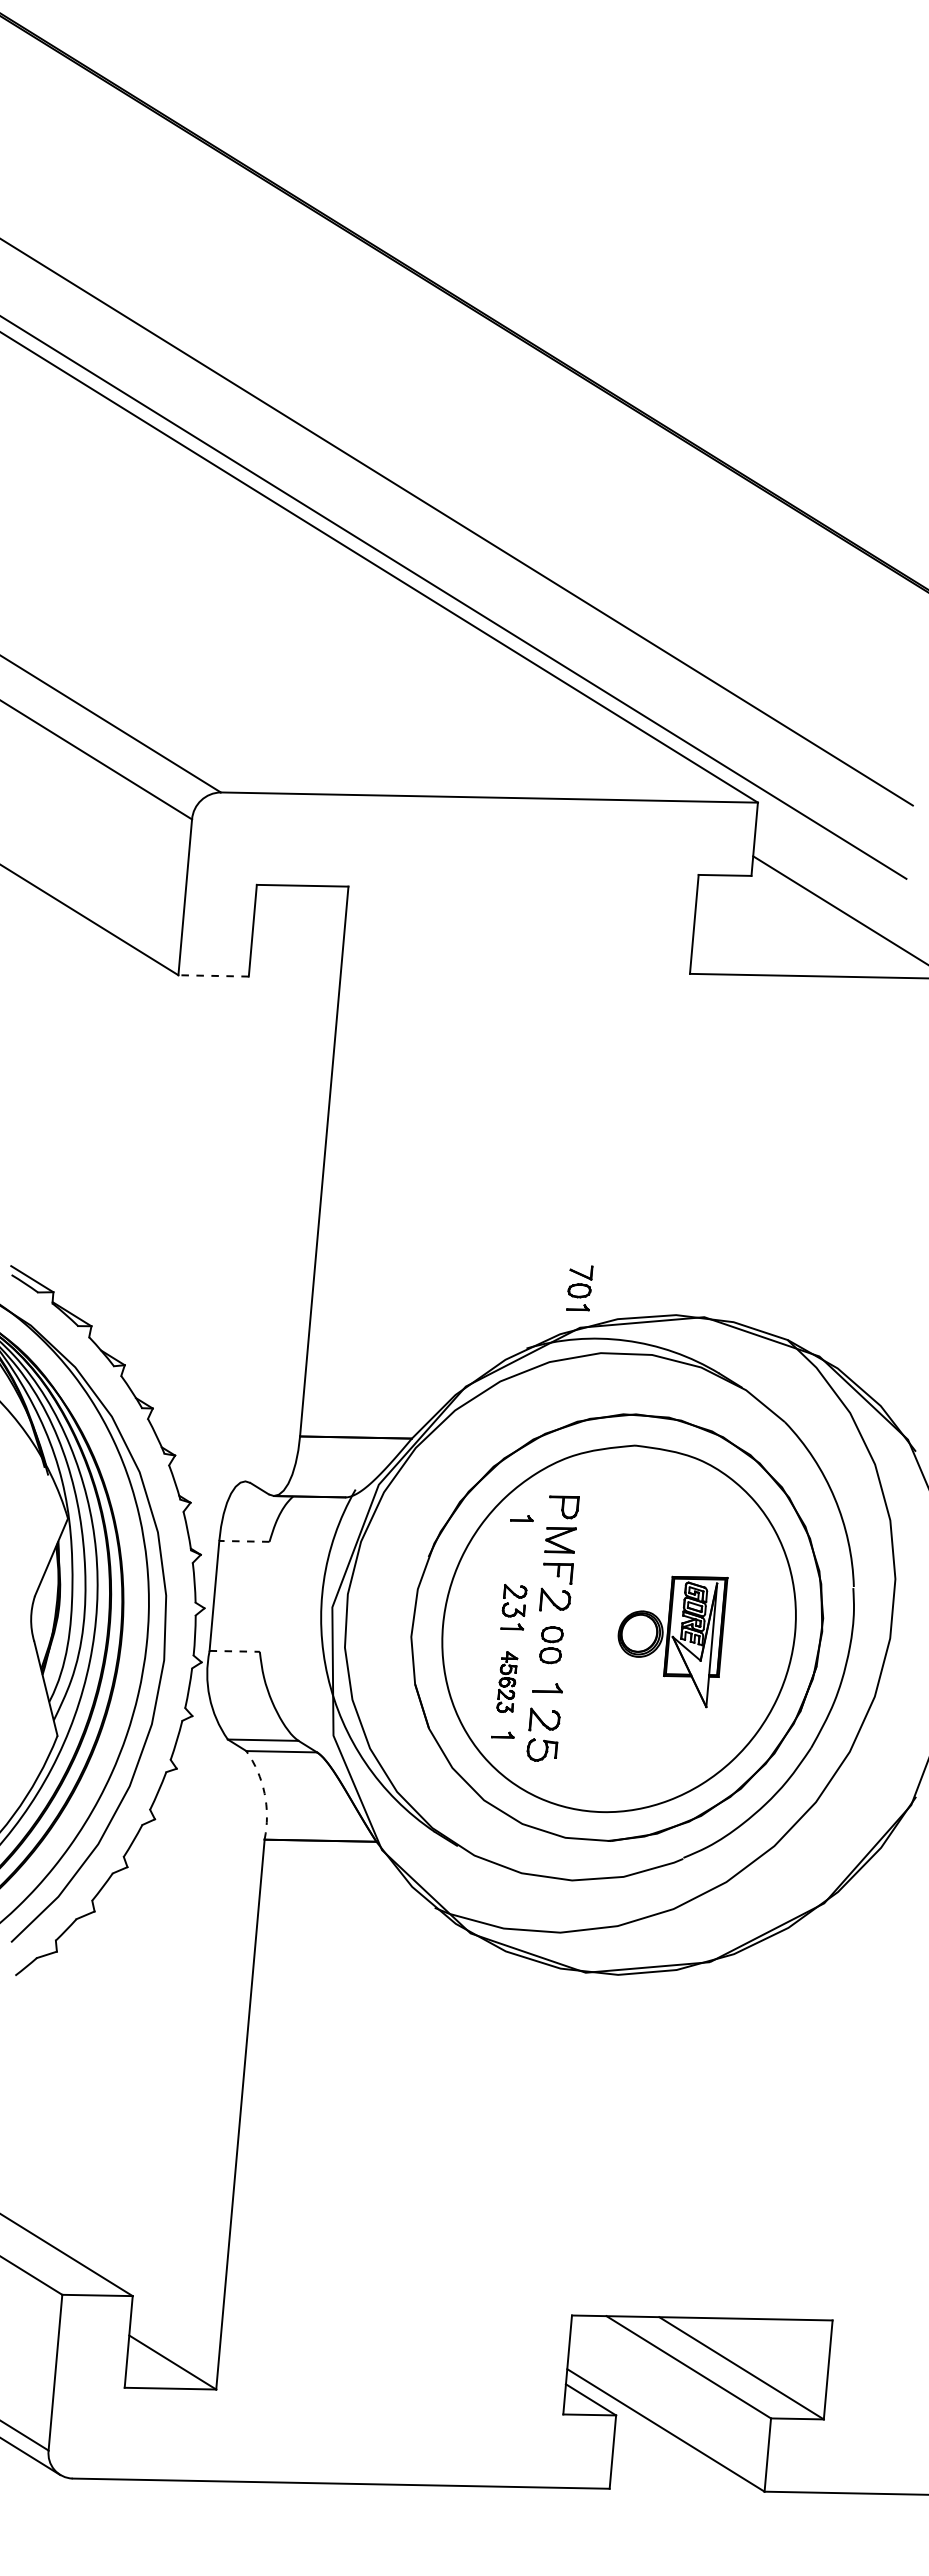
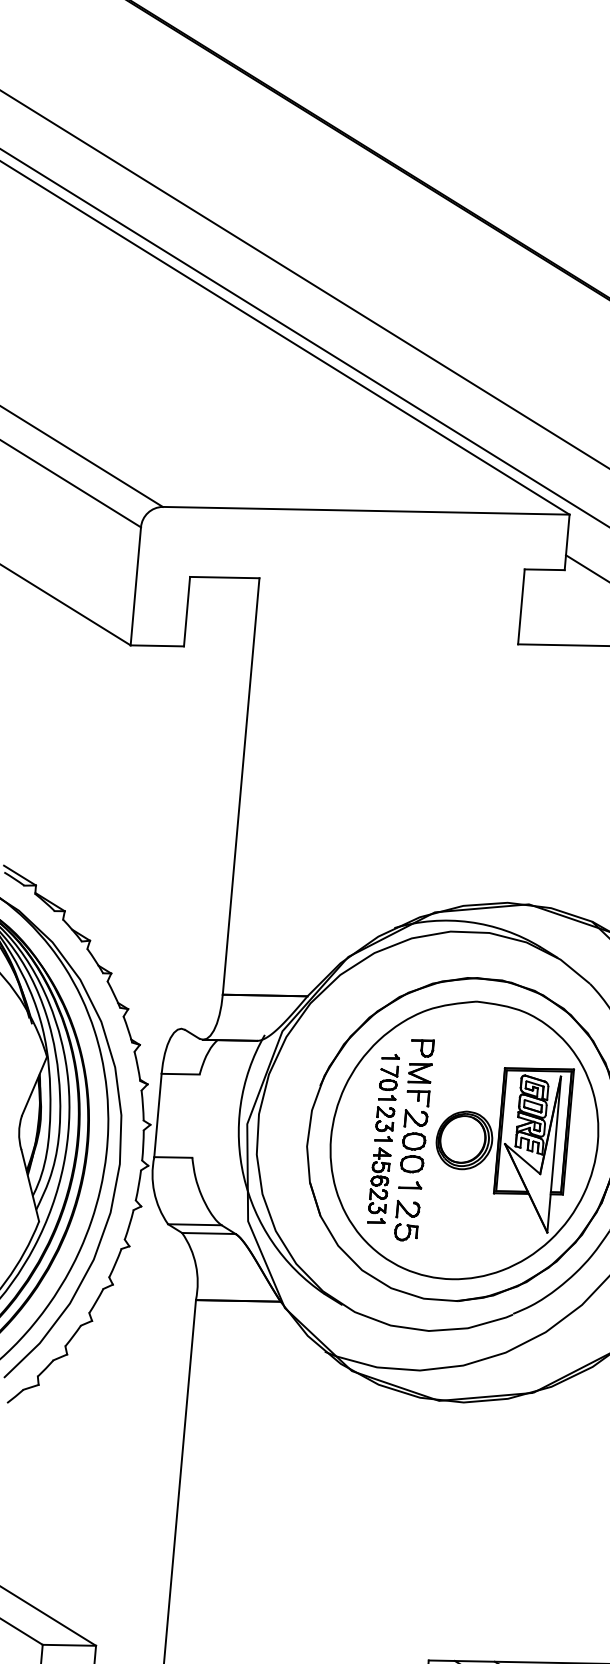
line: (213, 975) -> (157, 645), dashed -> solid
part: (579, 1288) -> (388, 1083), moved
line: (243, 1541) -> (179, 1074), dashed -> solid
part: (672, 1641) -> (504, 1150), size x1.67
part: (551, 1644) -> (413, 1152), size x1.43
line: (235, 1651) -> (173, 1157), dashed -> solid
part: (507, 1681) -> (379, 1180), size x1.43
arc: (264, 1793) -> (195, 1265), dashed -> solid

